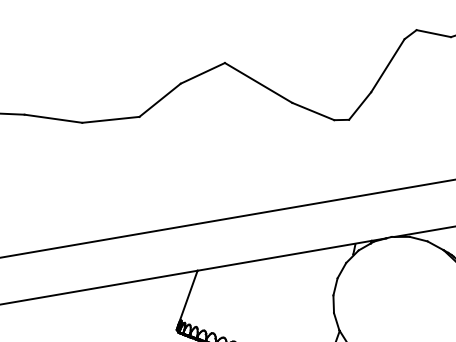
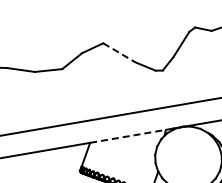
line: (258, 82) -> (119, 52), solid -> dashed
line: (285, 255) -> (132, 135), solid -> dashed

